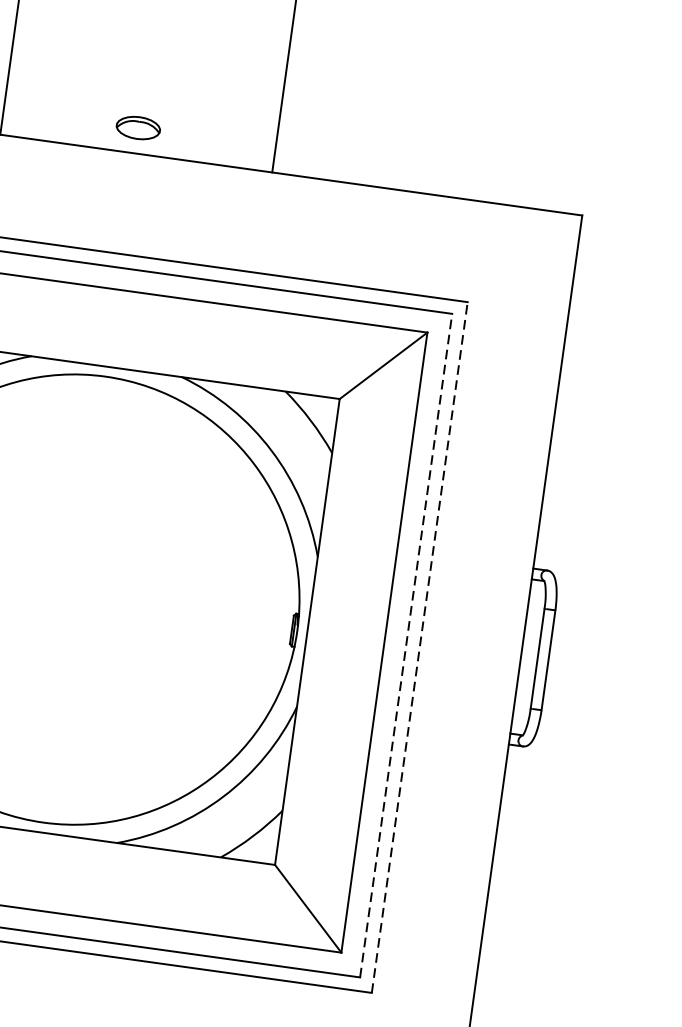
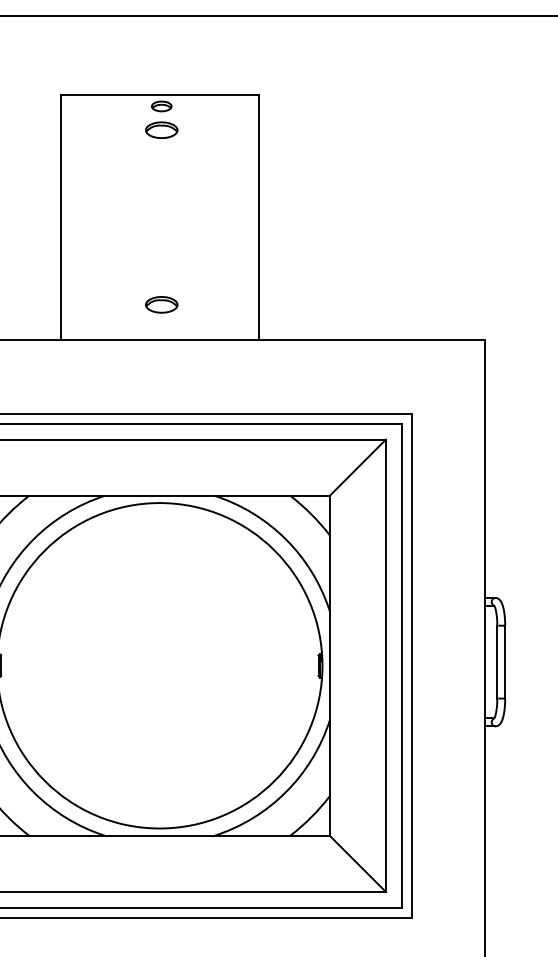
part: (138, 127) -> (161, 304), moved
line: (405, 645) -> (401, 665), dashed -> solid
line: (419, 647) -> (411, 665), dashed -> solid

